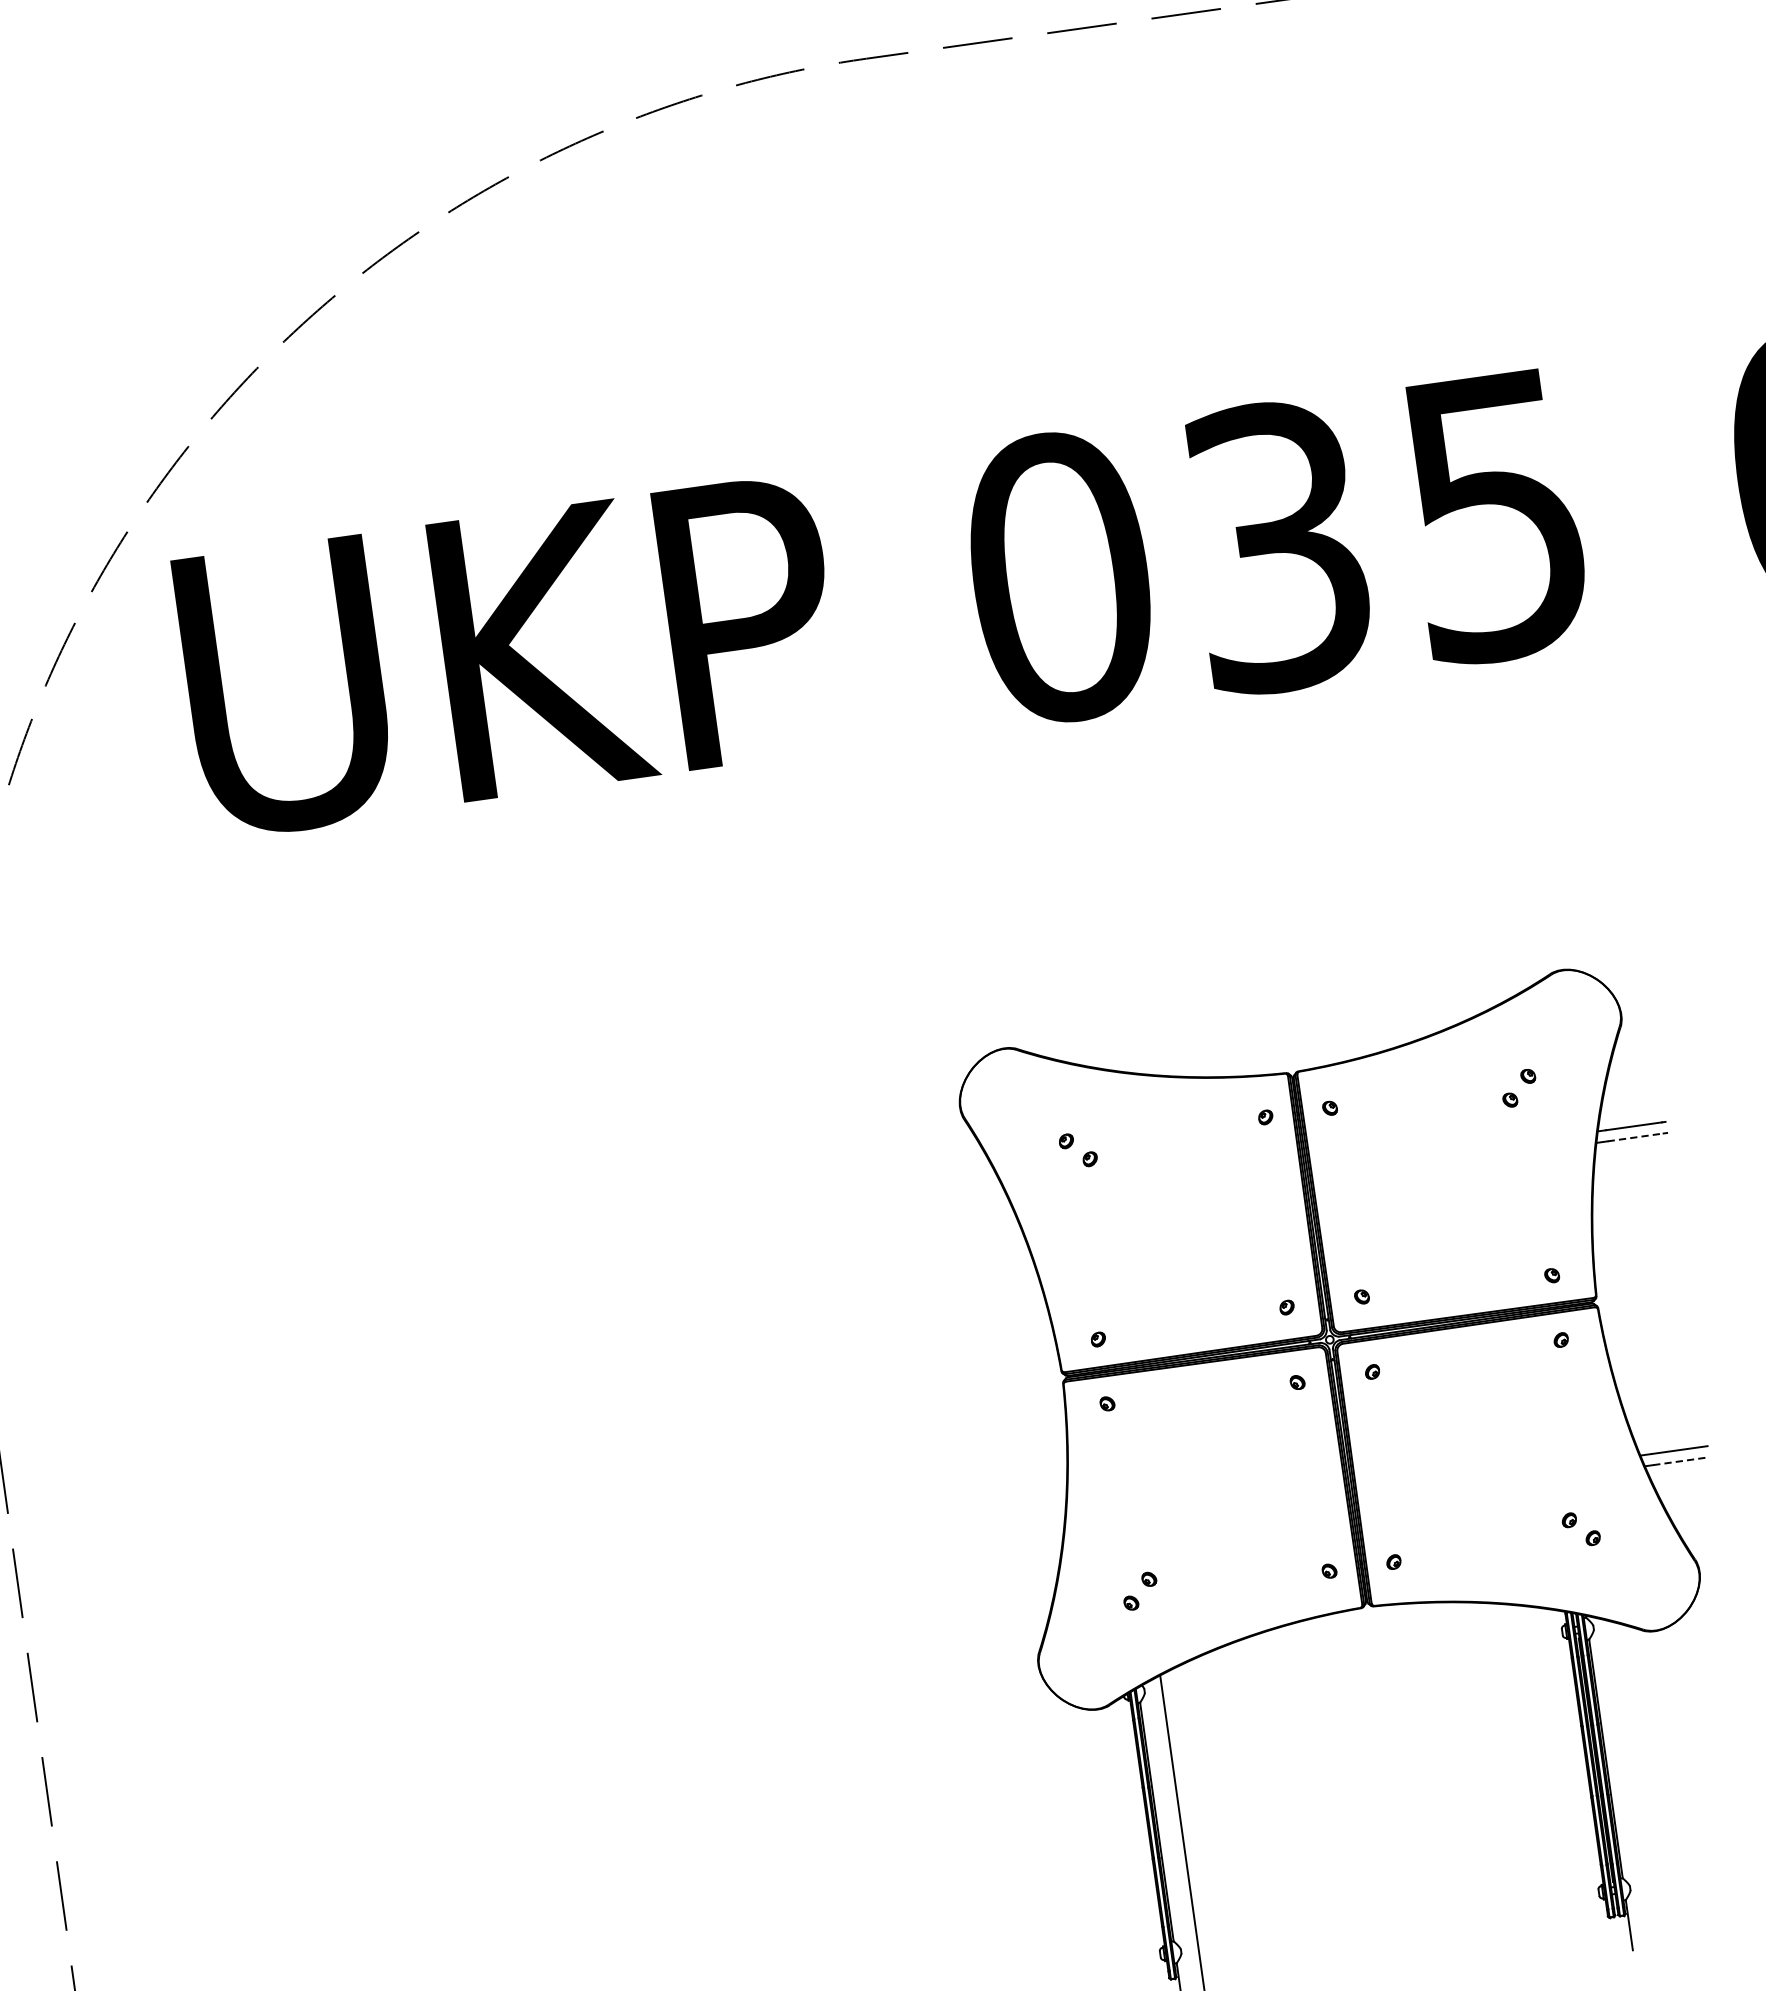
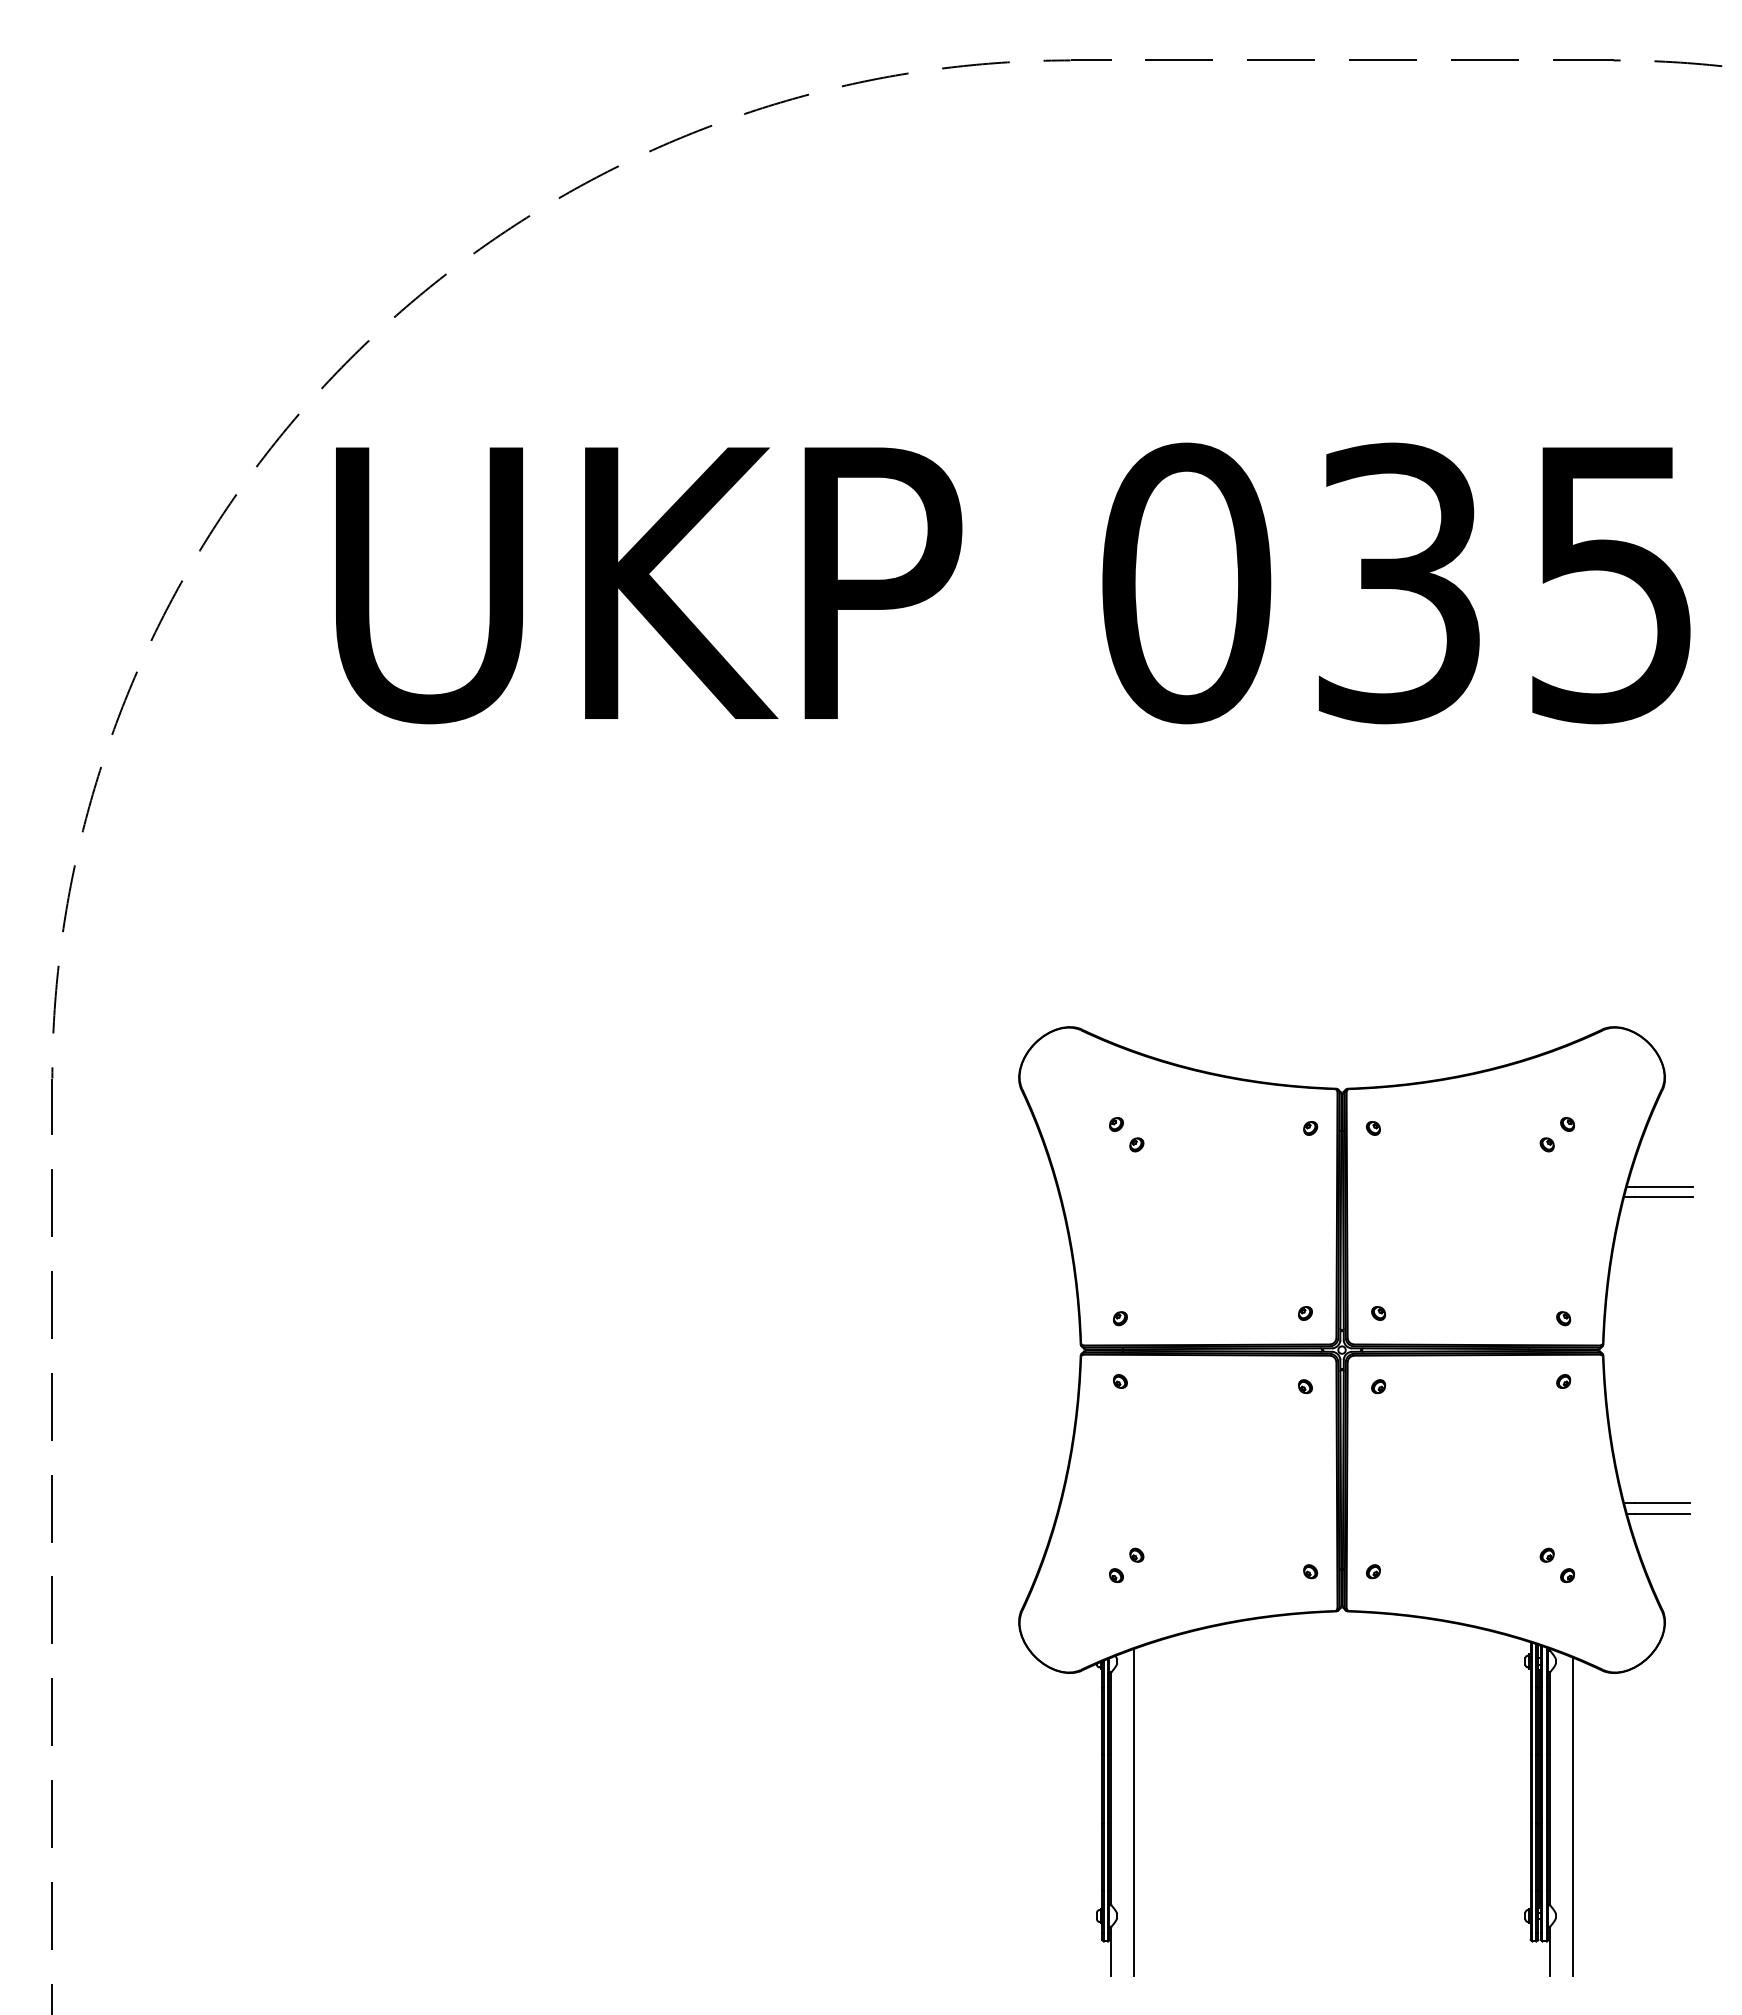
line: (1635, 1137) -> (1662, 1197), dashed -> solid
line: (1681, 1460) -> (1662, 1513), dashed -> solid
line: (1633, 1783) -> (1573, 1816), added

